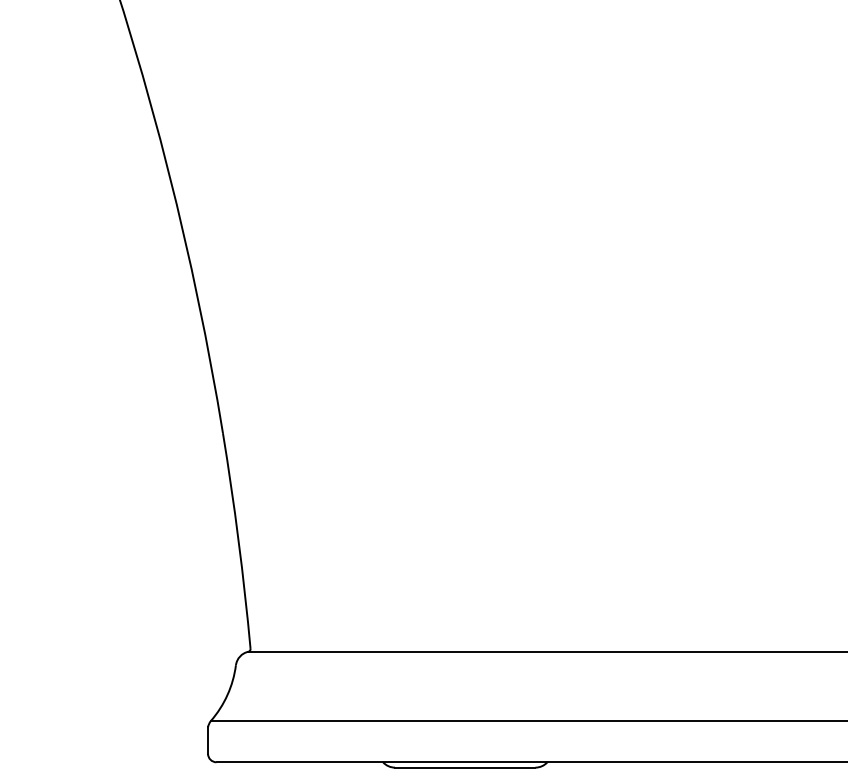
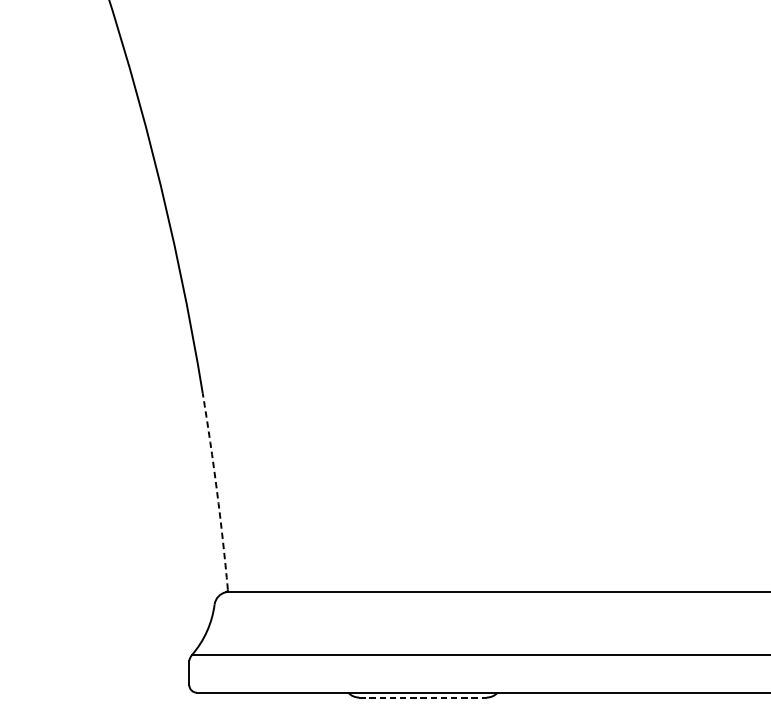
arc: (238, 540) -> (216, 491), solid -> dashed
line: (465, 767) -> (423, 697), solid -> dashed

